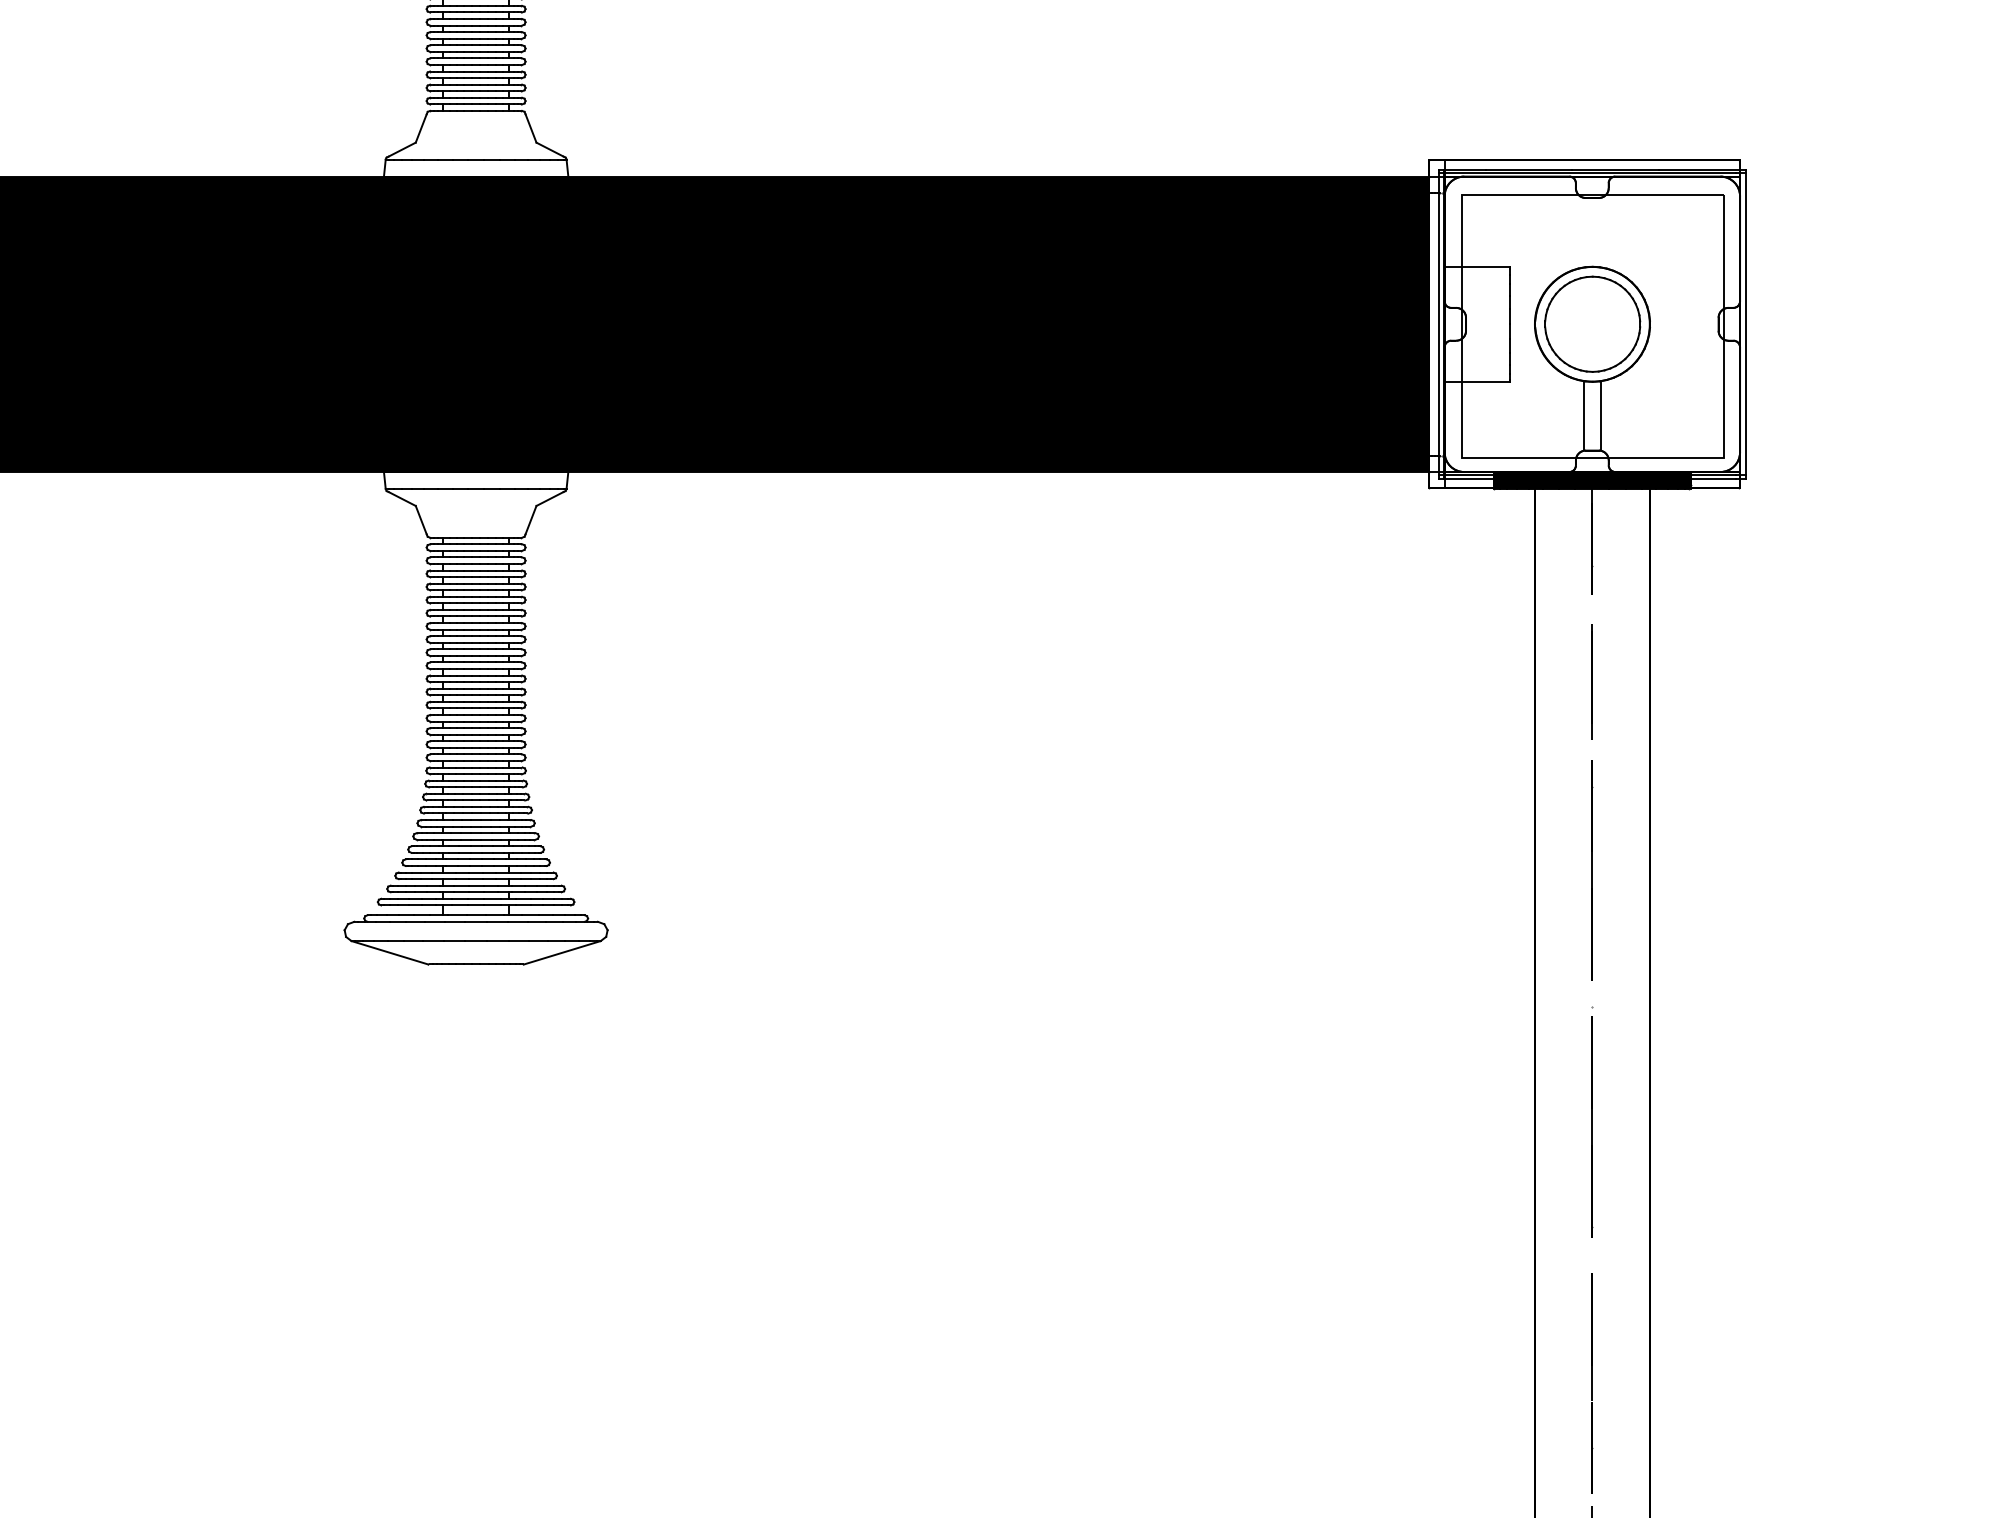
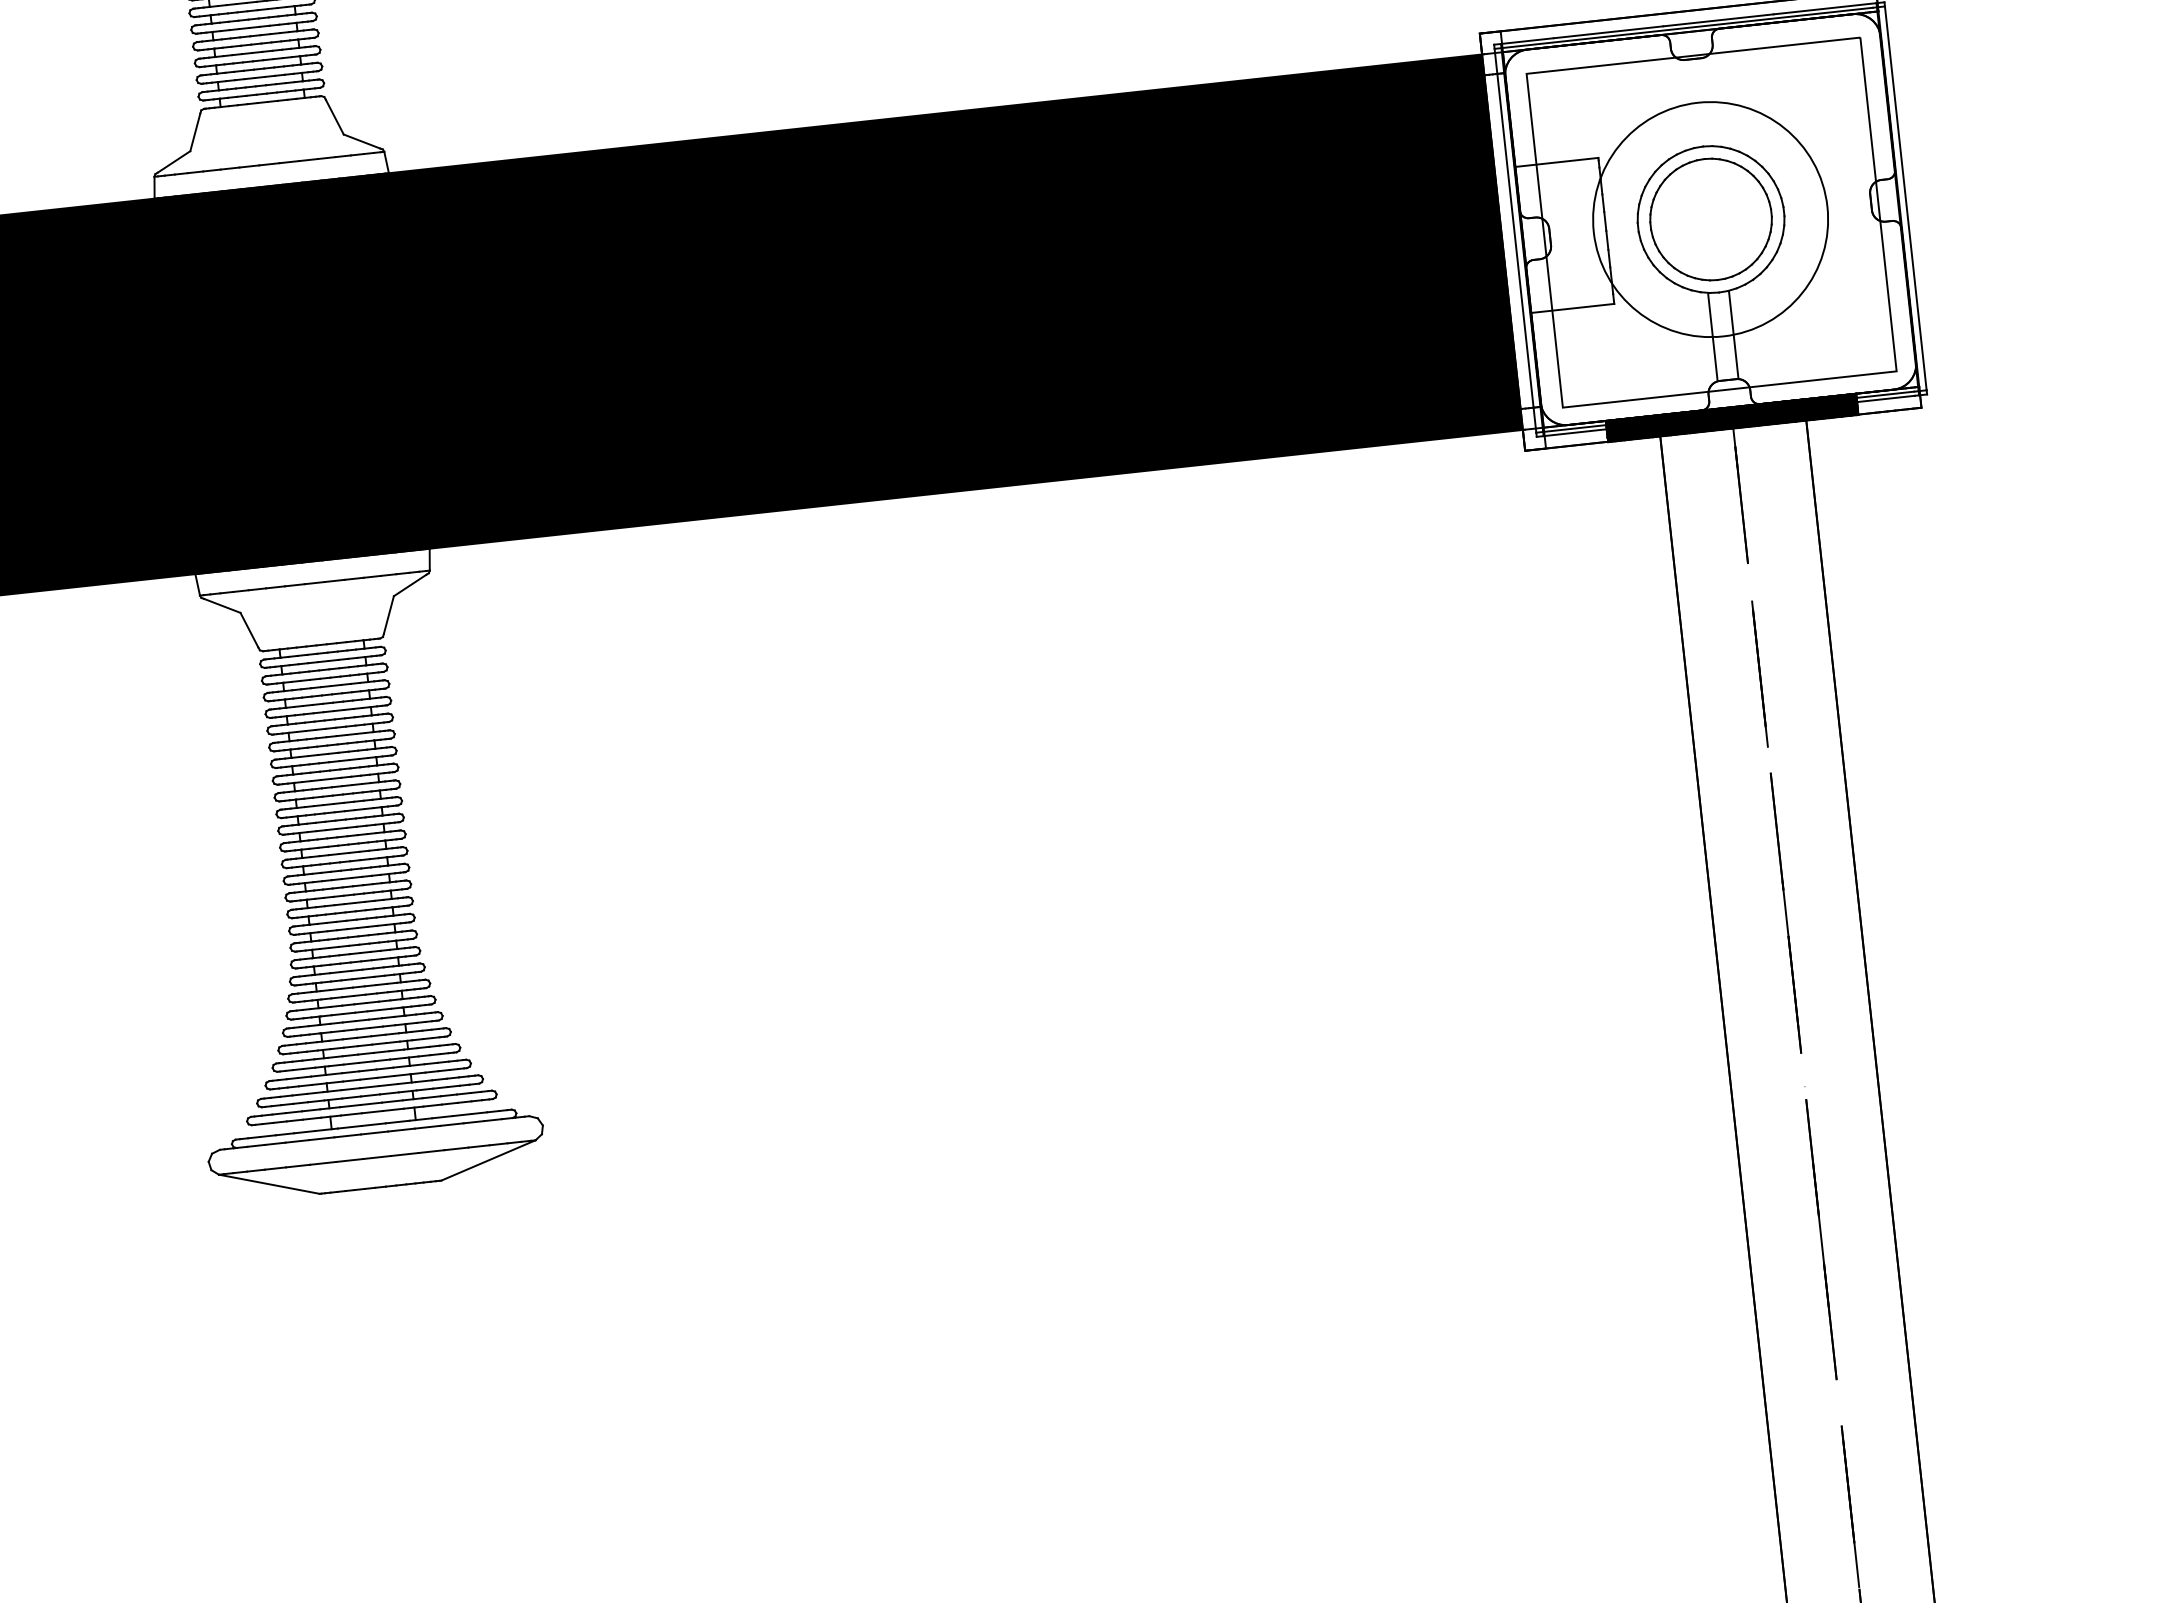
circle: (1591, 323) -> (1709, 218), size x1.6

